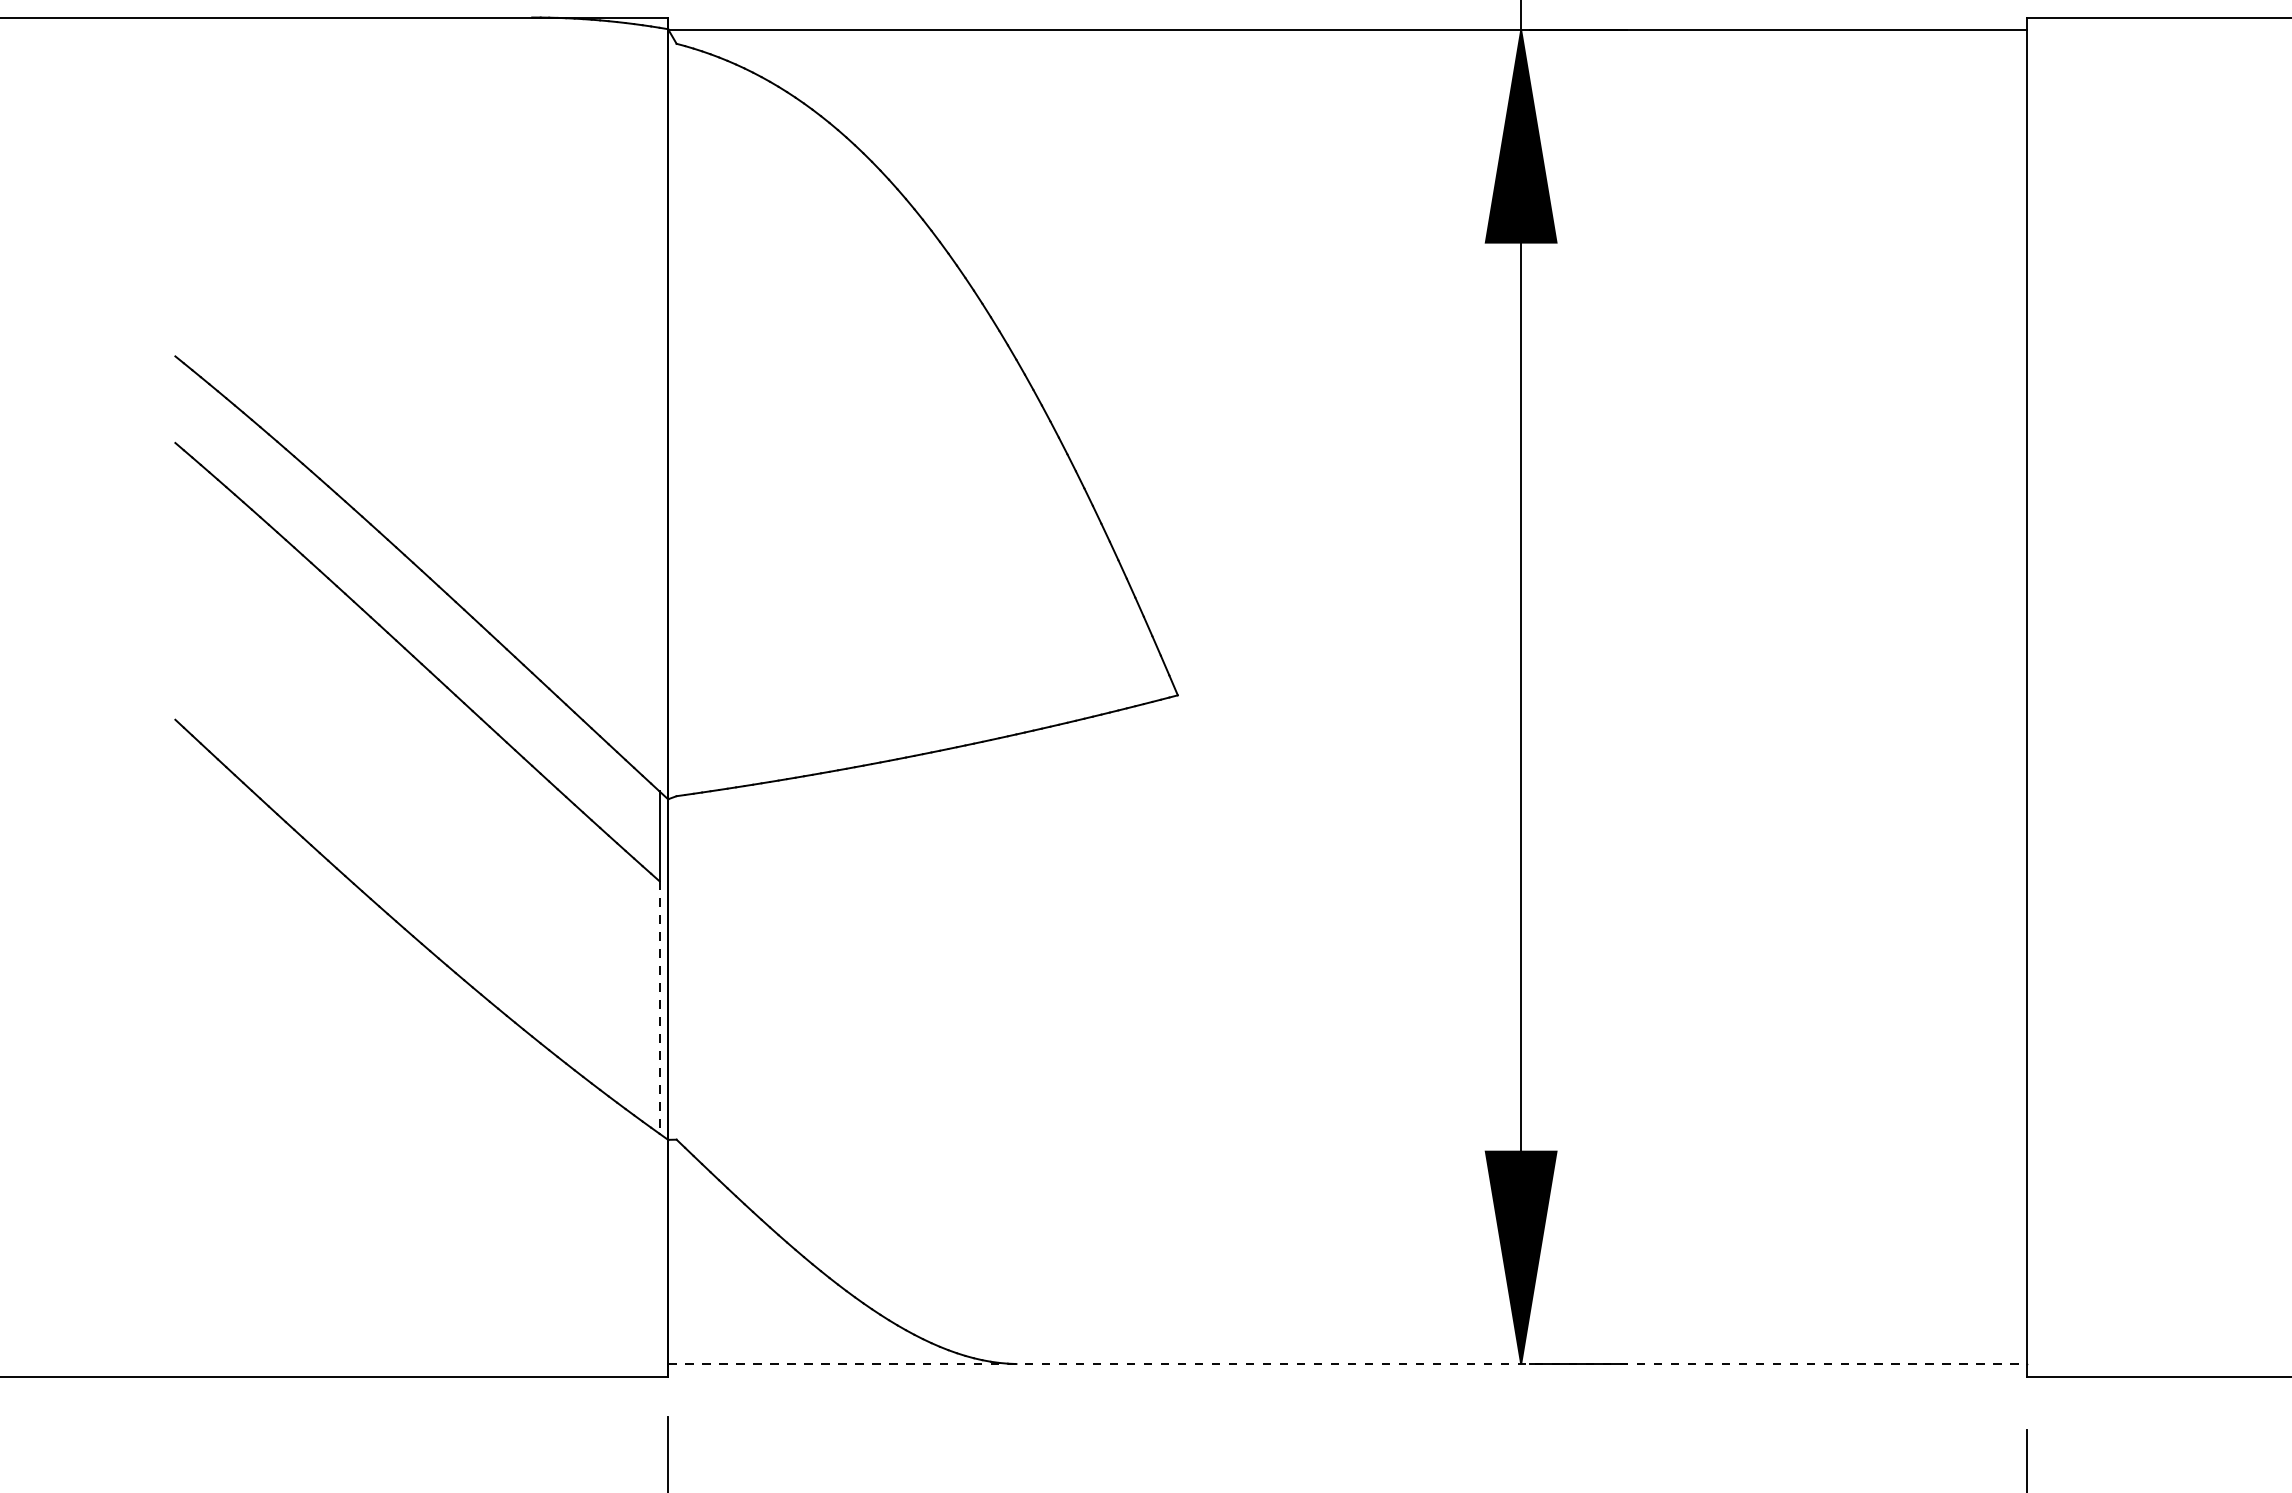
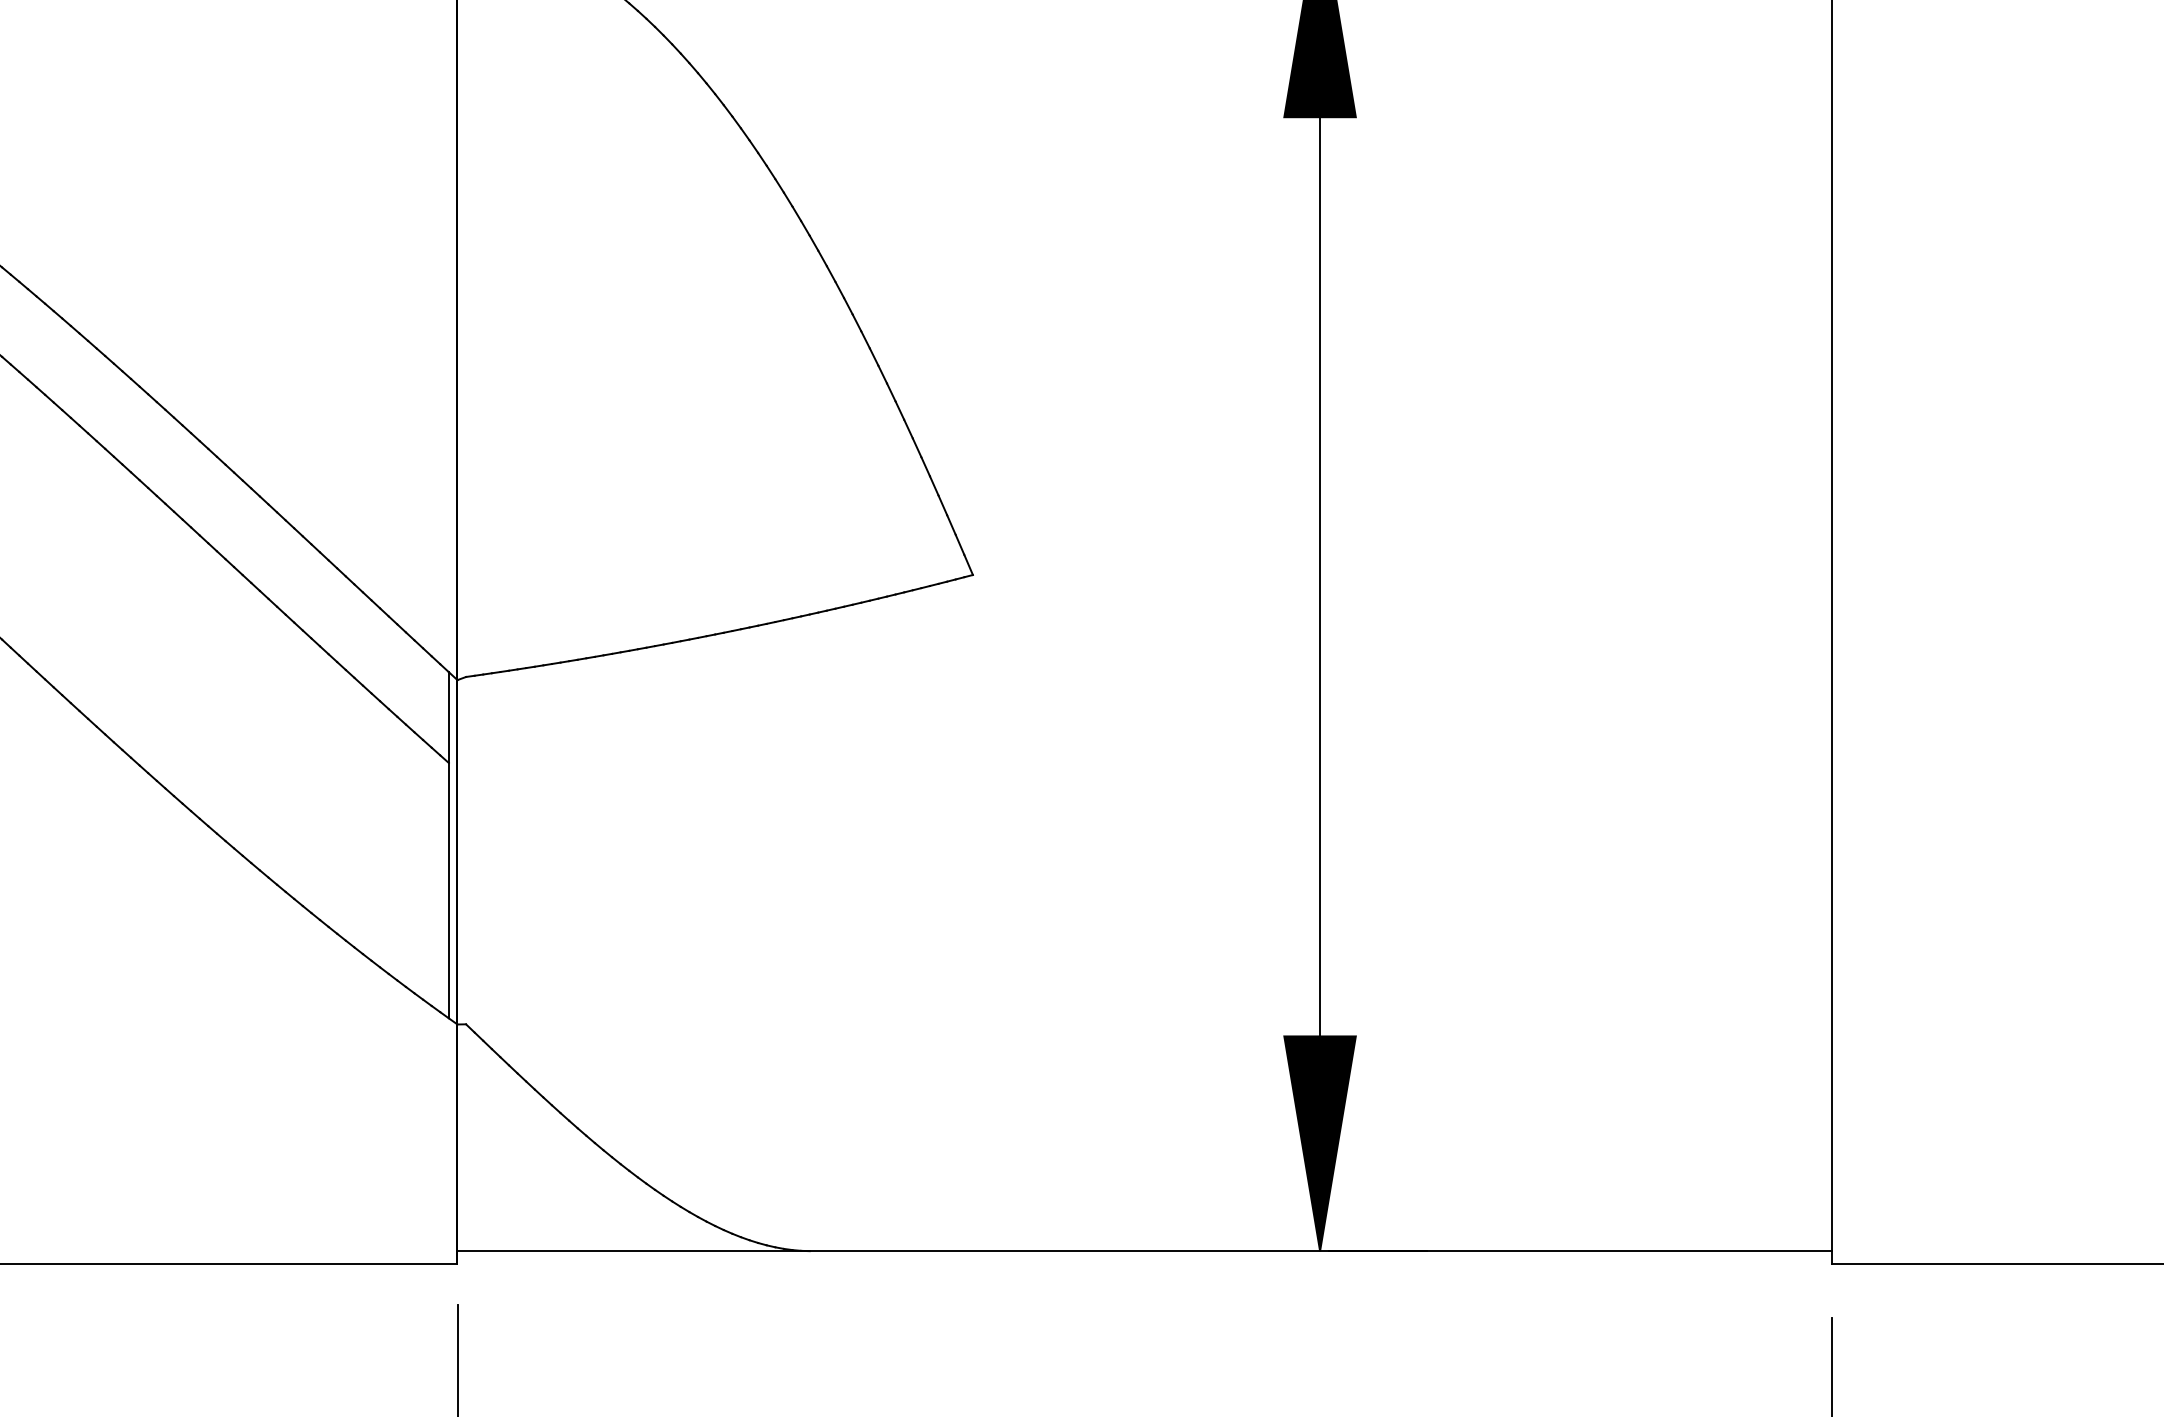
line: (659, 1008) -> (448, 891), dashed -> solid
line: (1347, 1364) -> (1144, 1251), dashed -> solid

